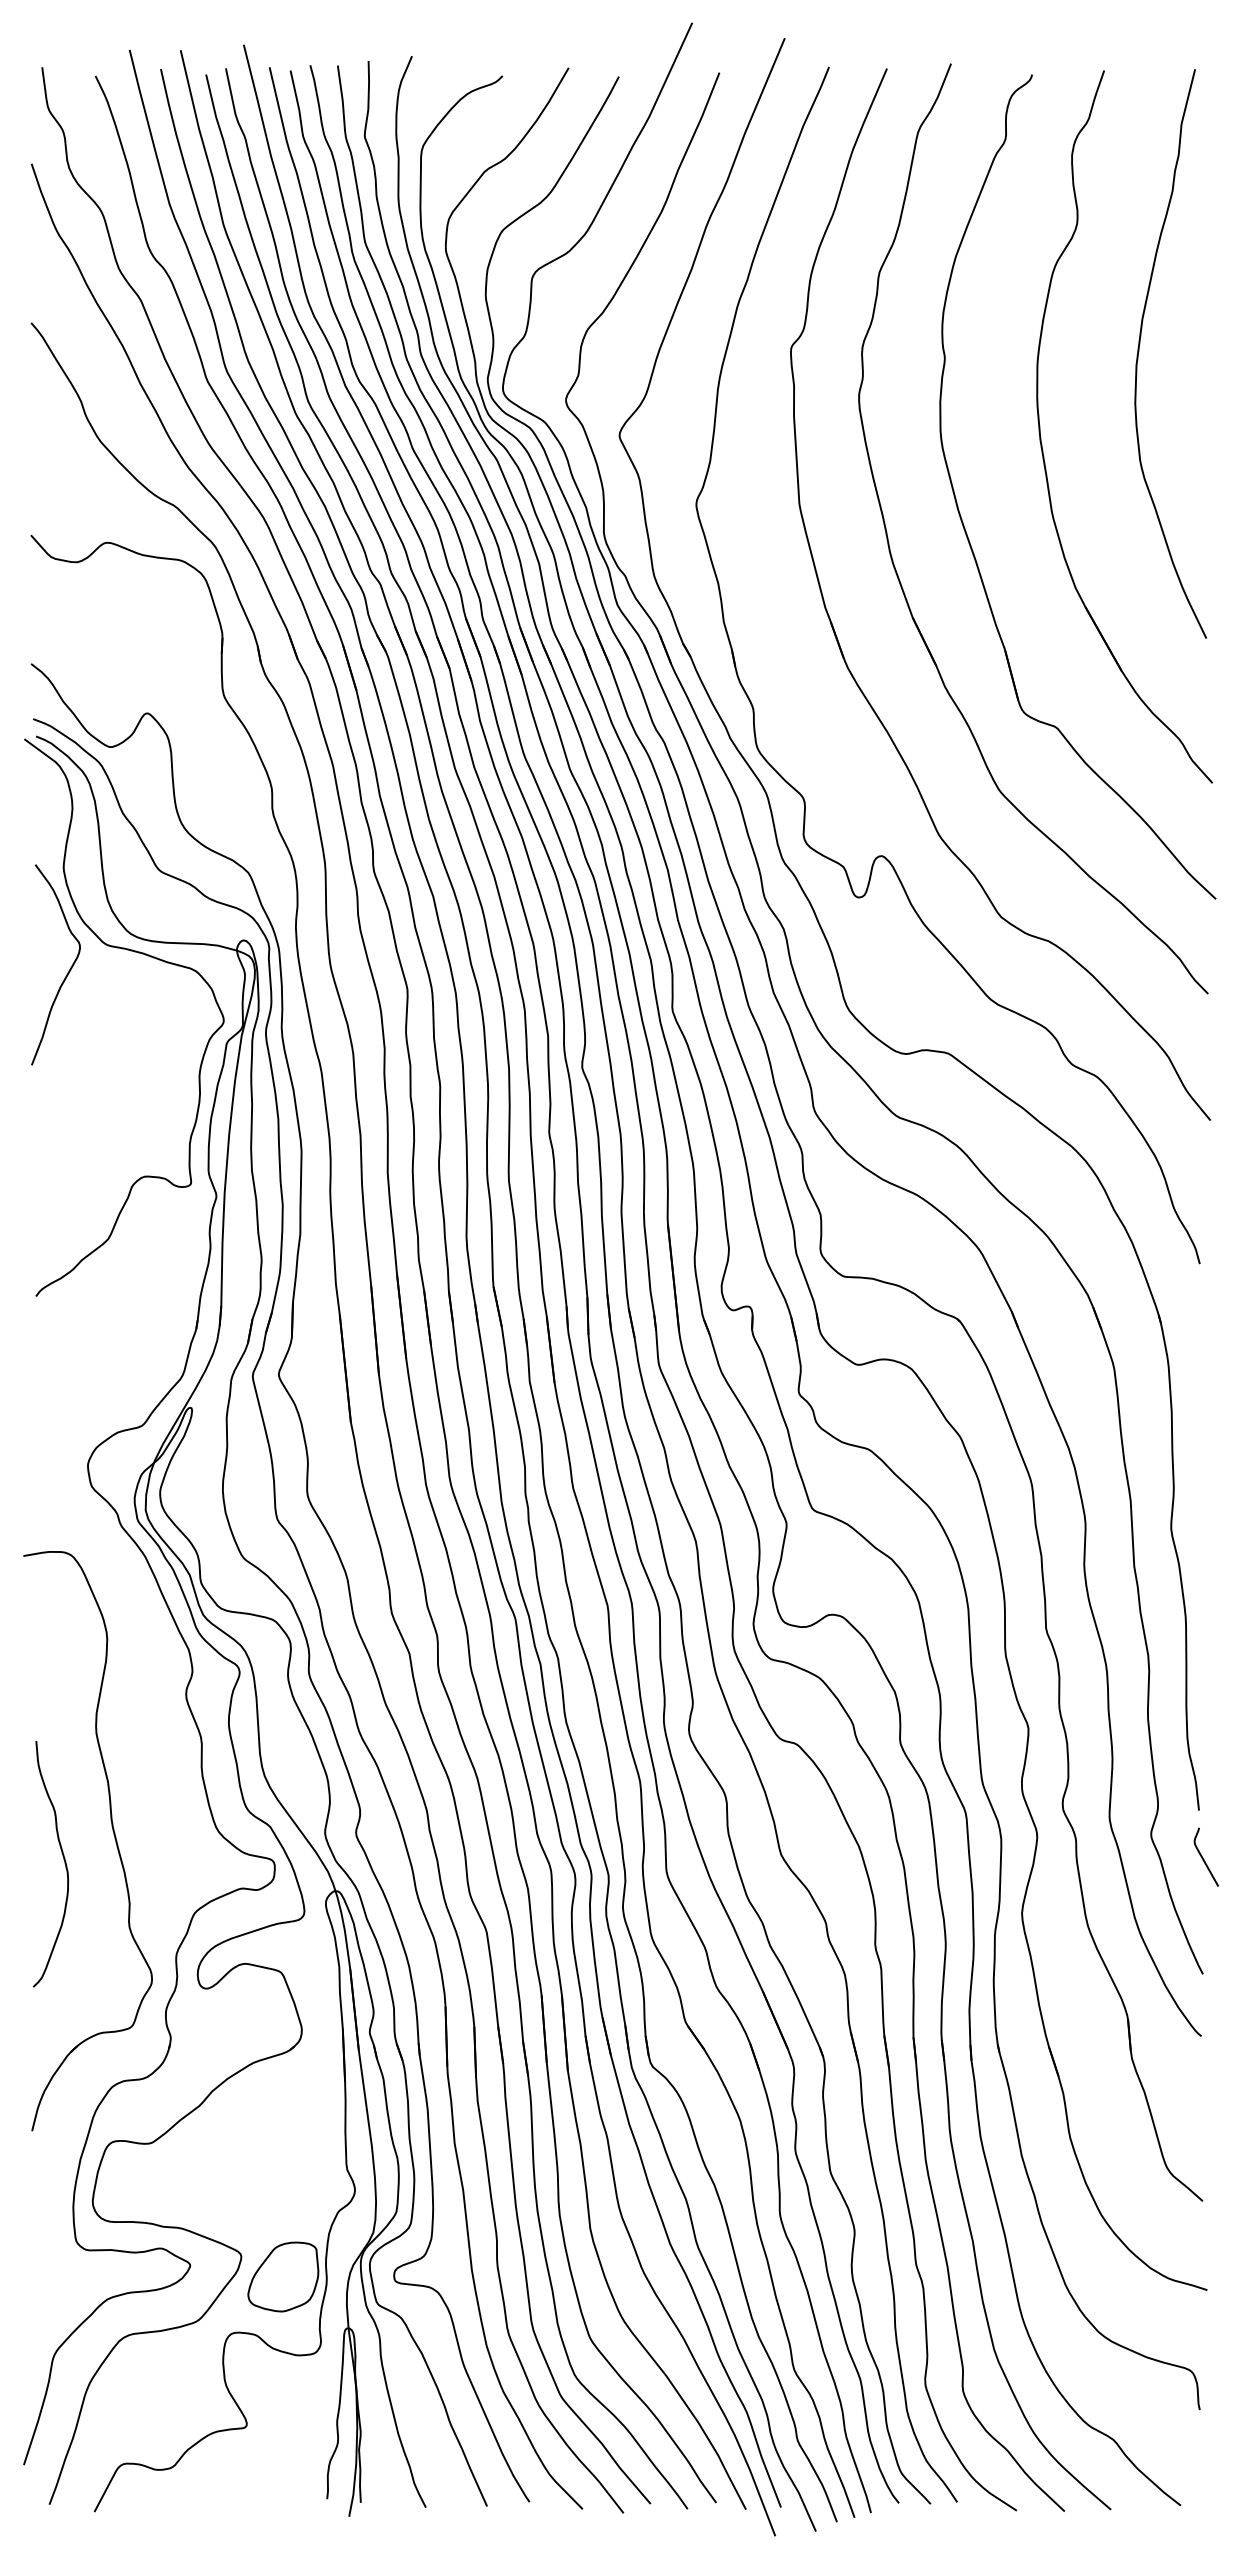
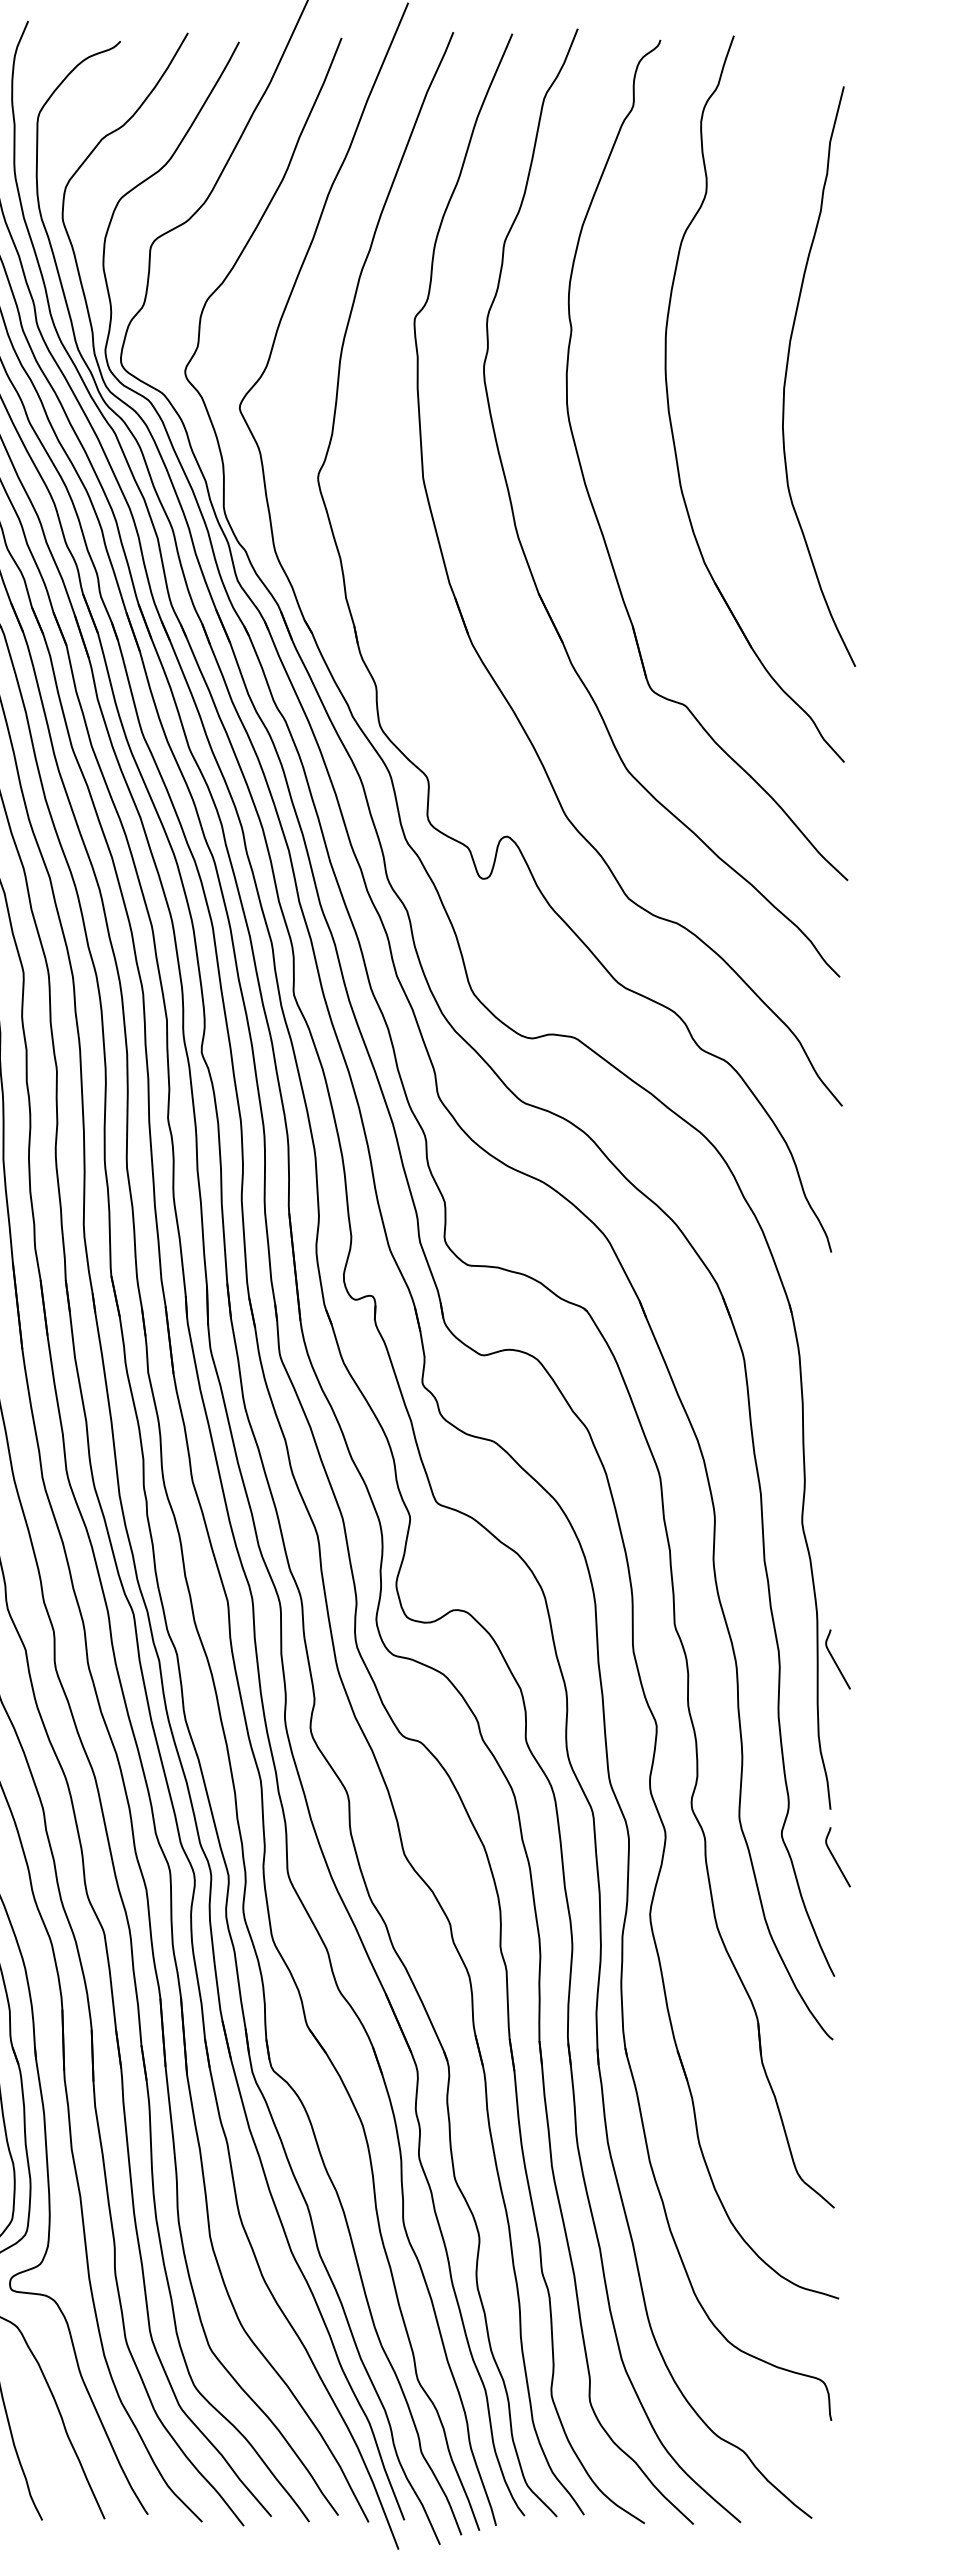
curve: (1139, 352) -> (787, 375), moved
curve: (1203, 1663) -> (835, 1659), added

